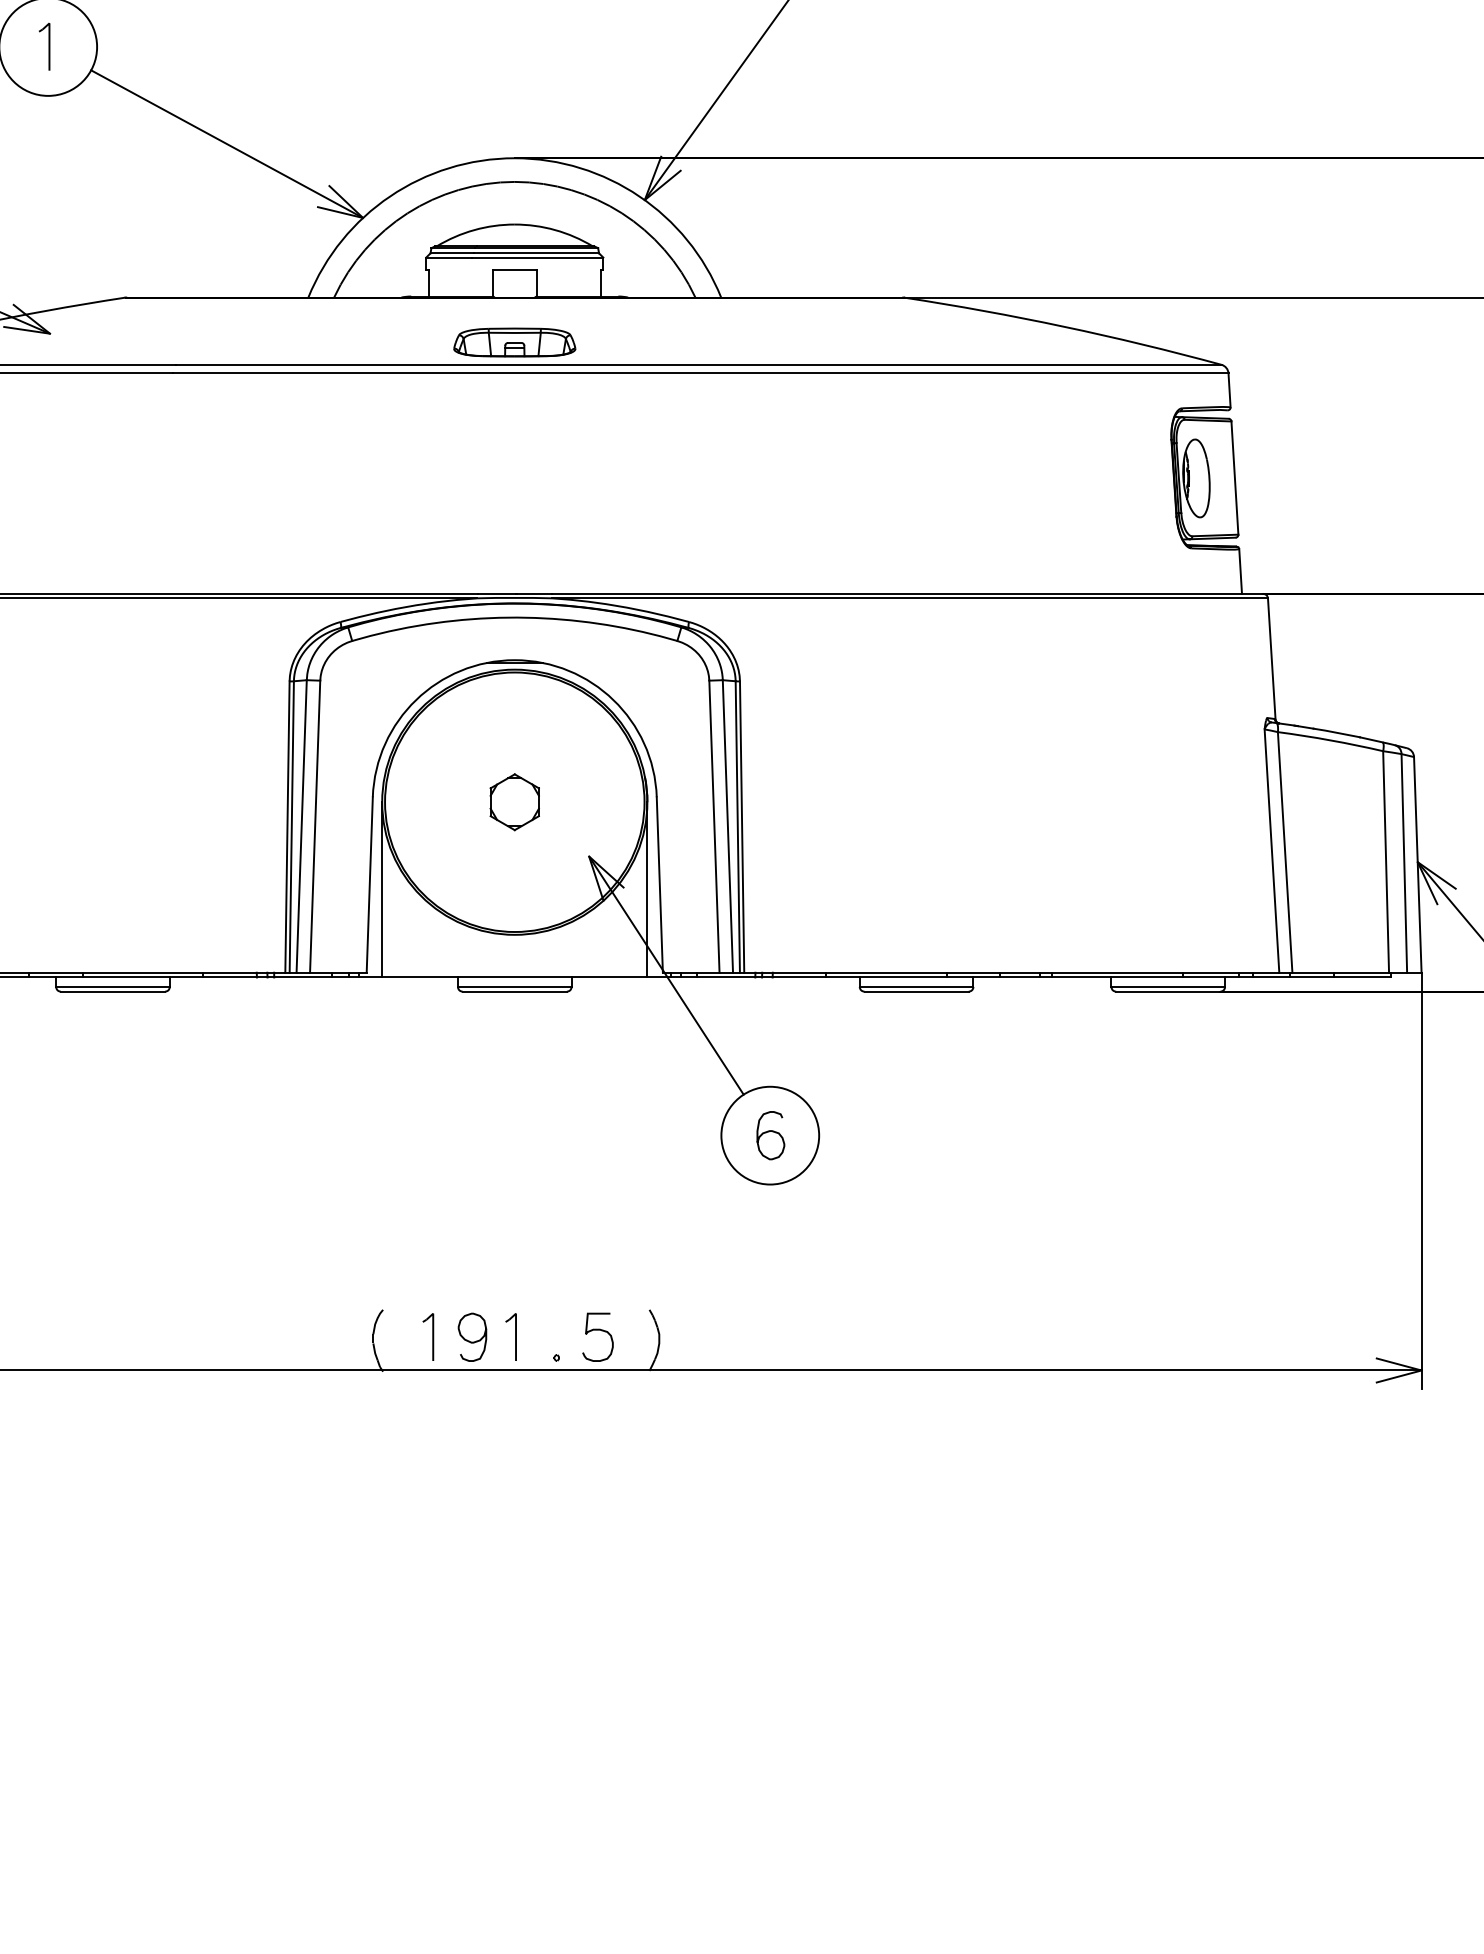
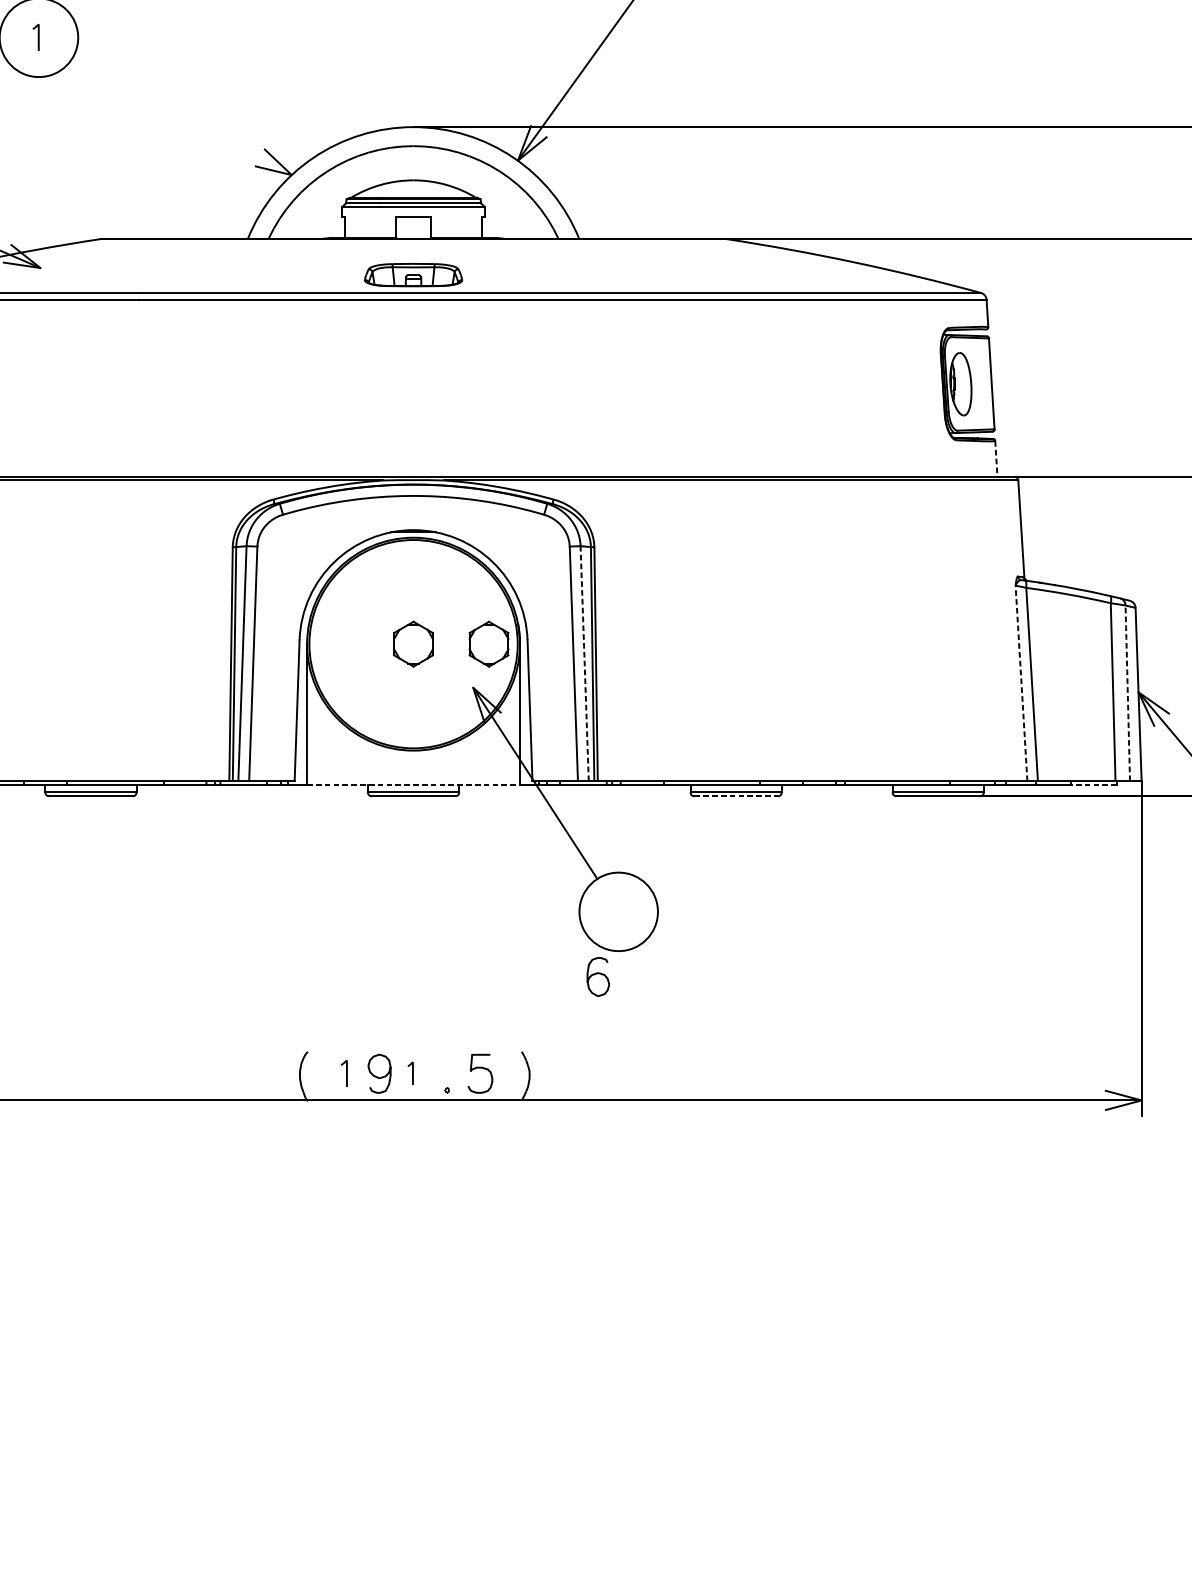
part: (44, 46) -> (35, 37), size x0.7
line: (227, 143) -> (182, 115), removed
line: (1240, 572) -> (996, 459), solid -> dashed
part: (608, 802) -> (488, 644), added
line: (727, 825) -> (584, 662), solid -> dashed
line: (1271, 851) -> (1021, 683), solid -> dashed
arc: (1404, 863) -> (1127, 693), solid -> dashed
line: (514, 977) -> (413, 784), solid -> dashed
line: (1361, 977) -> (1093, 784), solid -> dashed
line: (917, 991) -> (736, 796), solid -> dashed
curve: (769, 1132) -> (597, 974), moved
part: (428, 1336) -> (344, 1073), size x0.7
part: (510, 1336) -> (410, 1073), size x0.6

